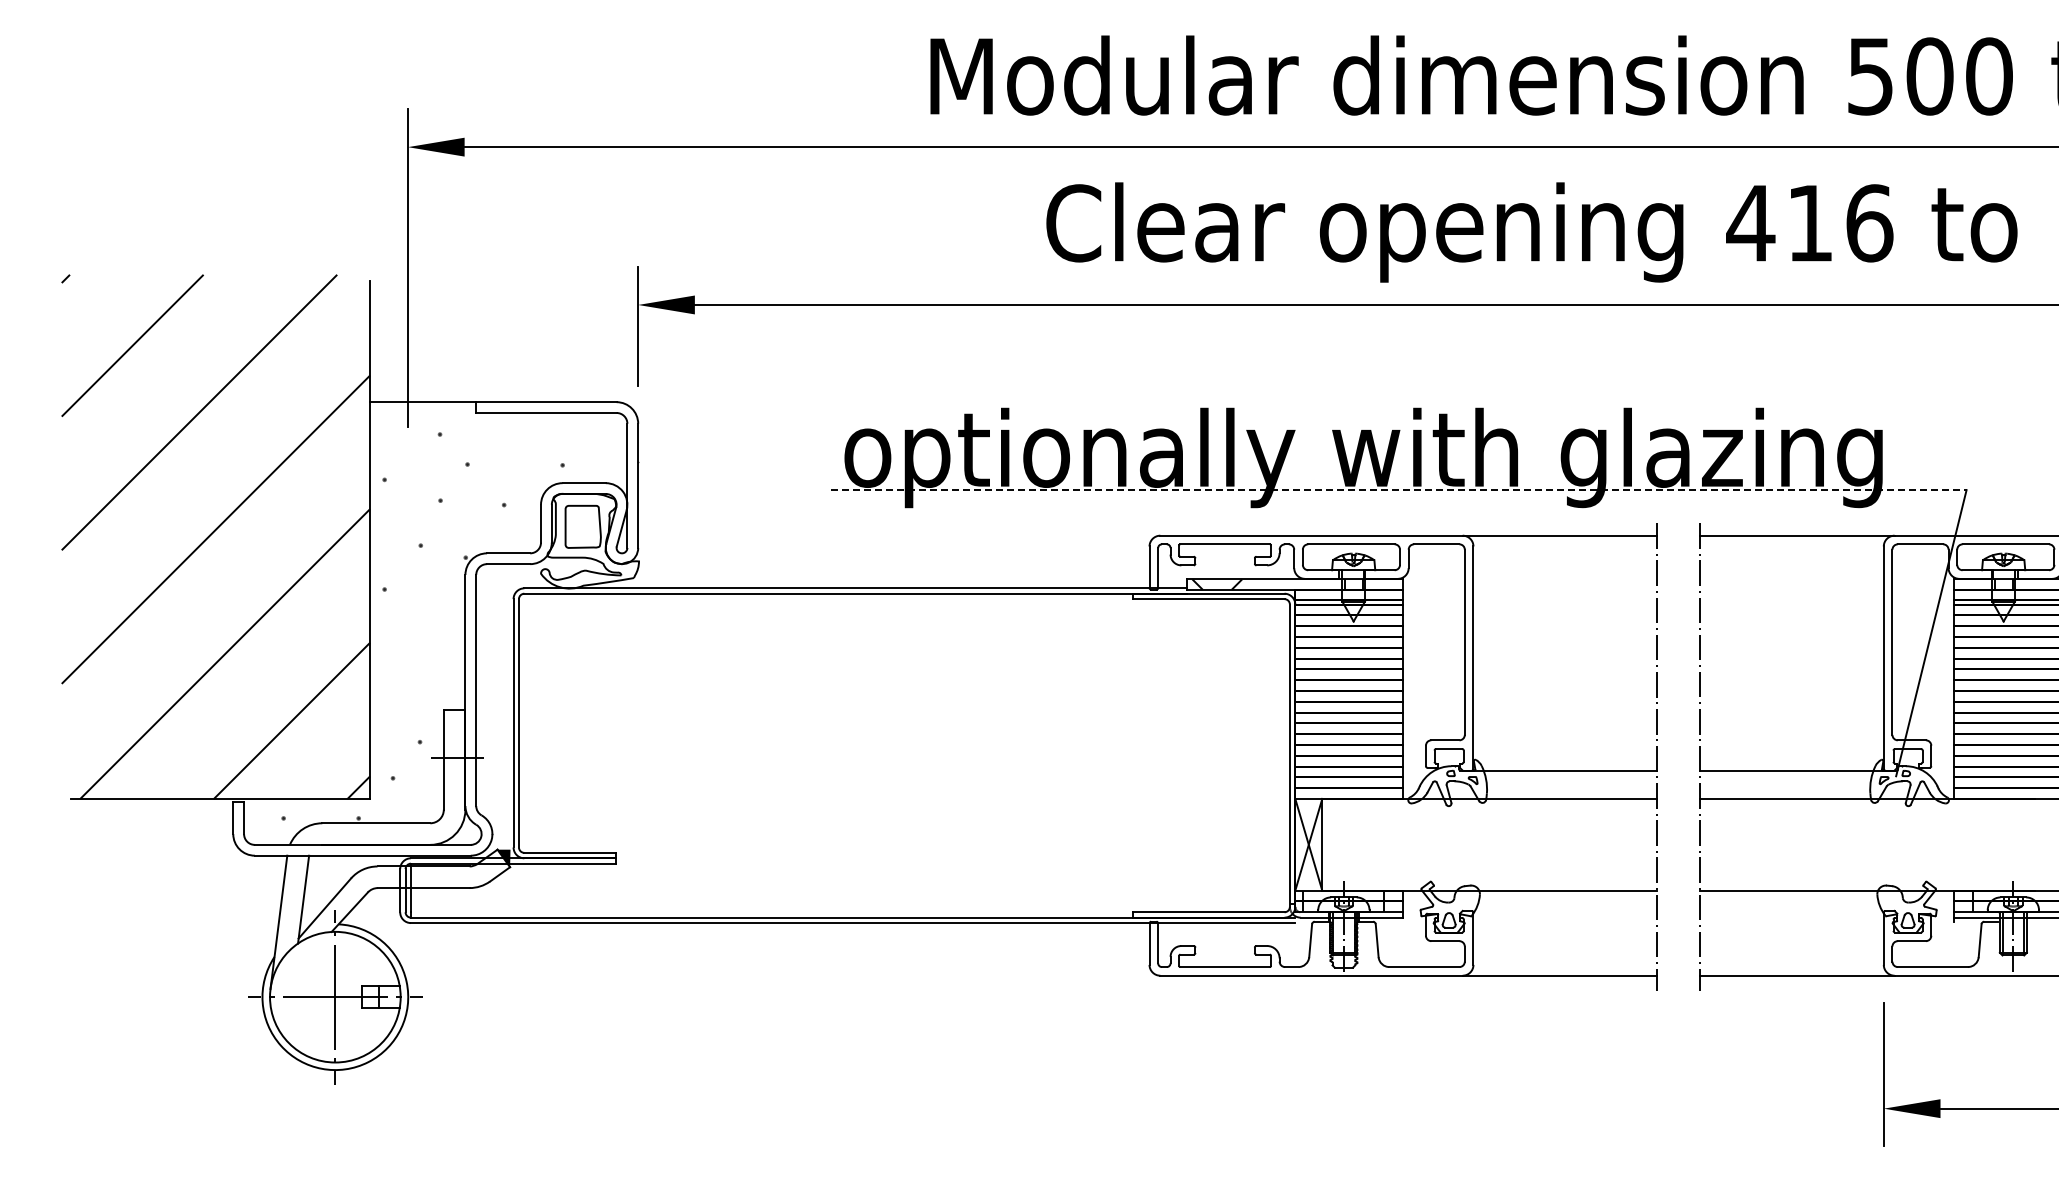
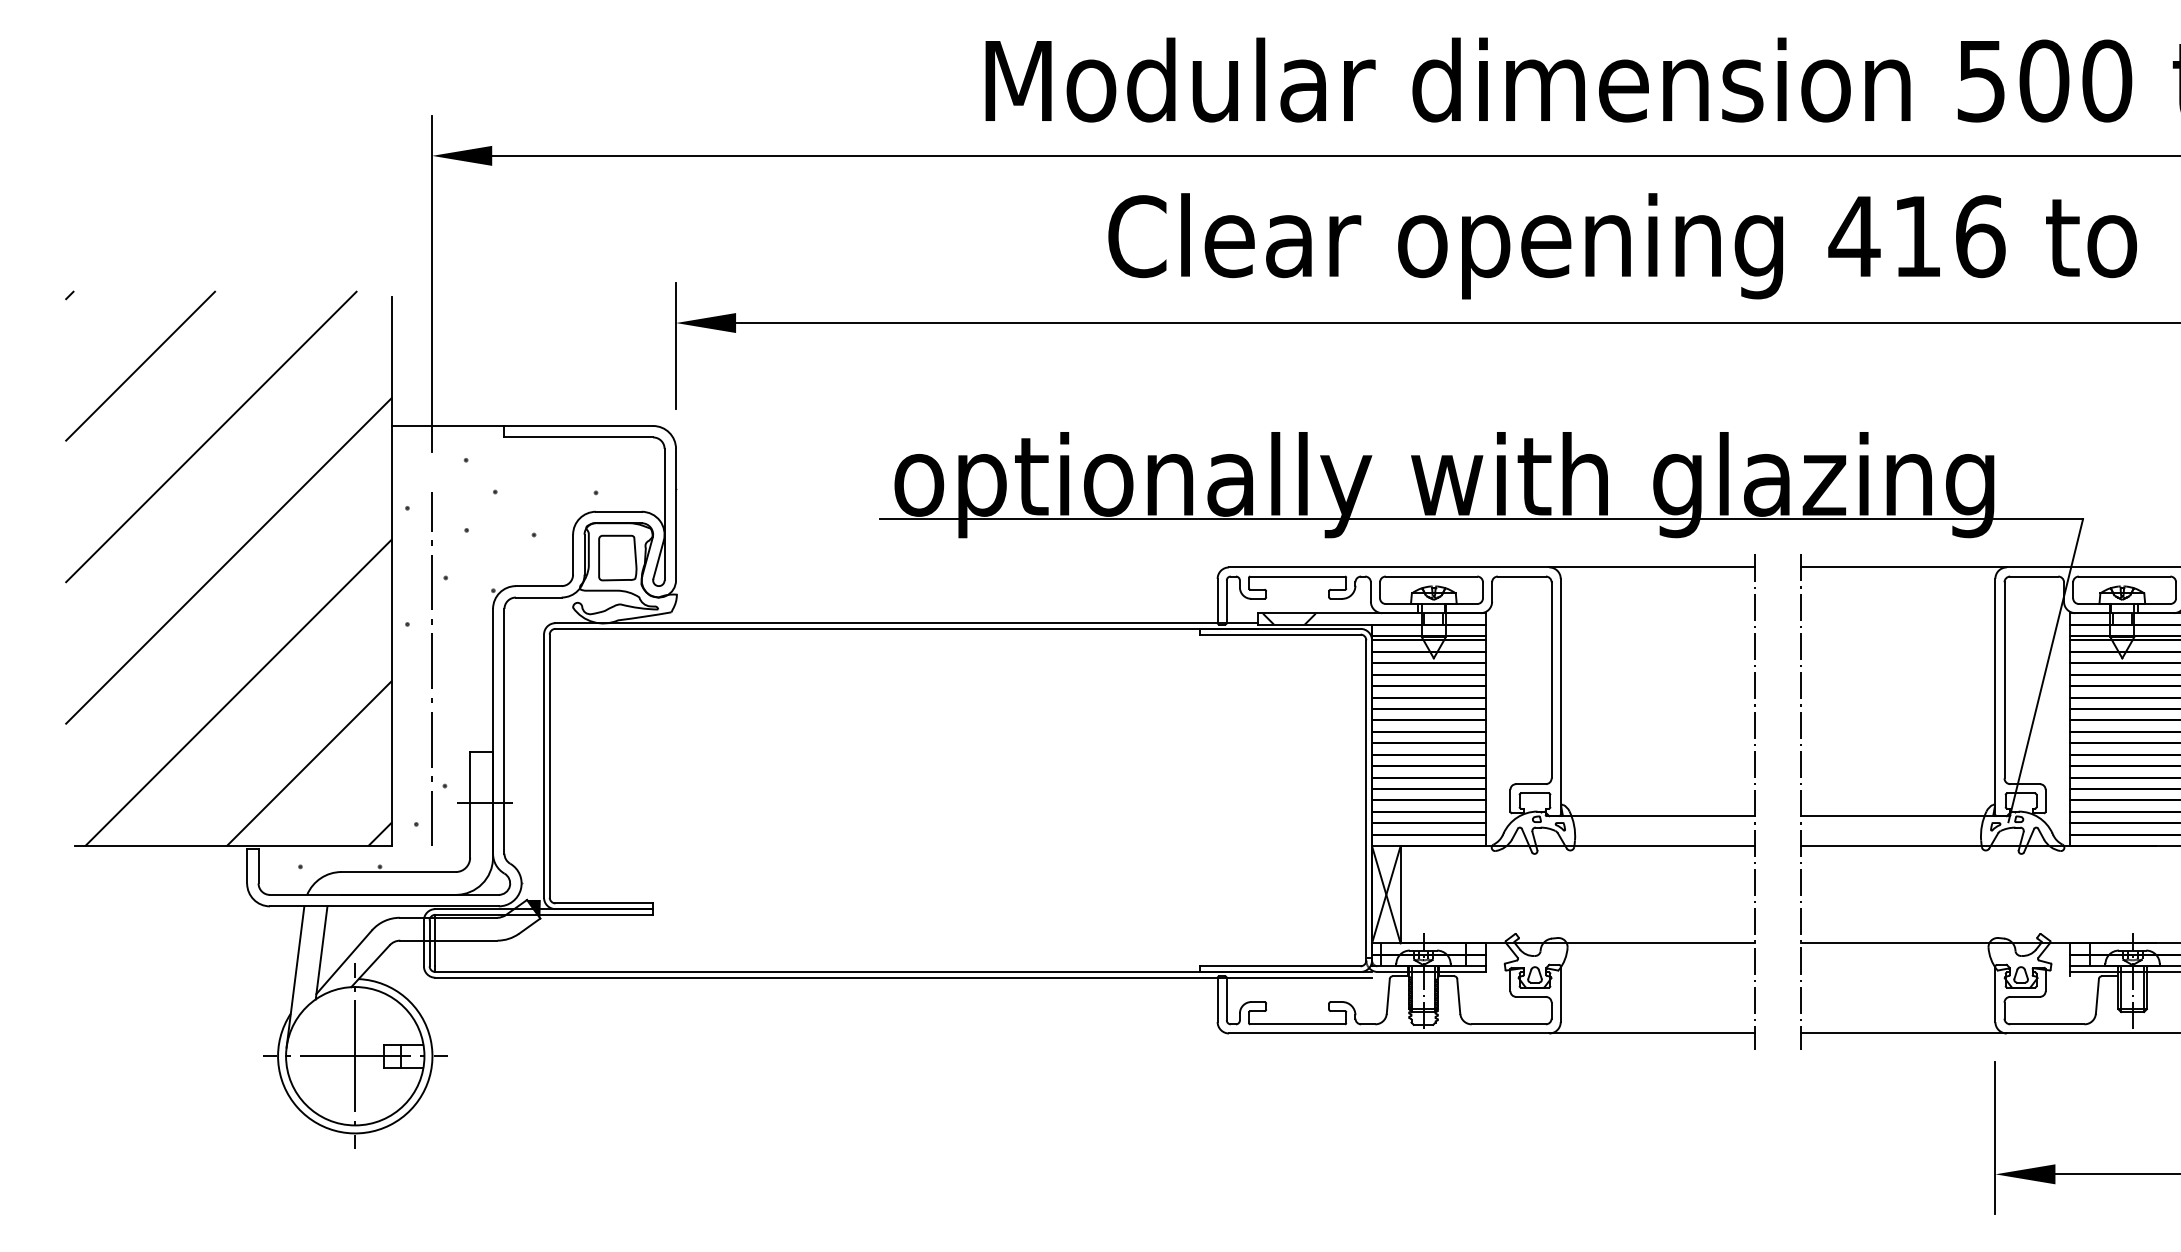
line: (1398, 490) -> (1481, 519), dashed -> solid
line: (407, 631) -> (431, 668), added

